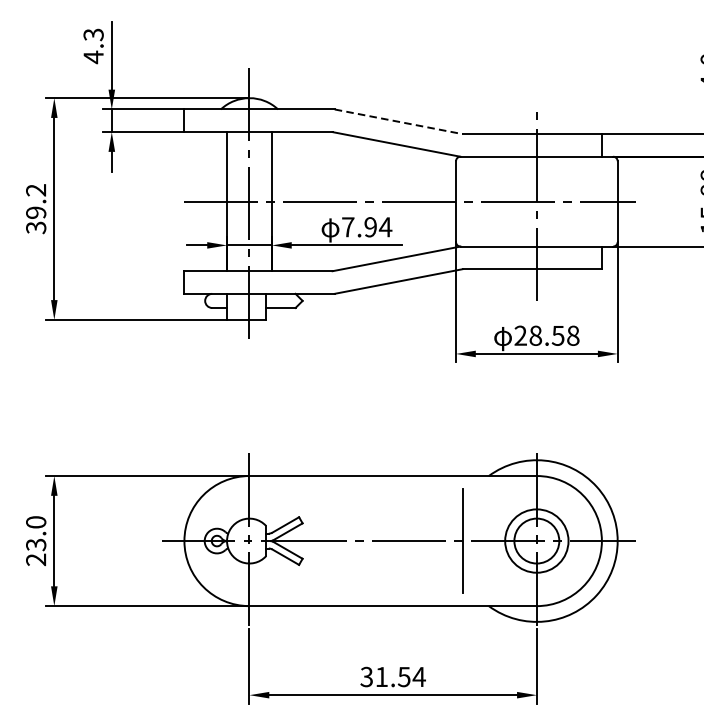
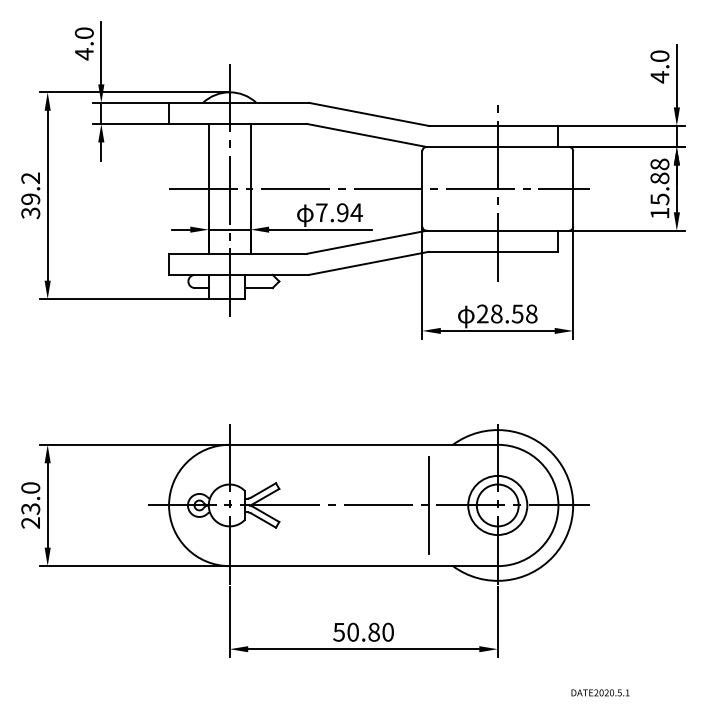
text: (93, 35) -> (84, 33), 4.3 -> 4.0
line: (398, 121) -> (368, 114), dashed -> solid
text: (393, 676) -> (364, 631), 31.54 -> 50.80

